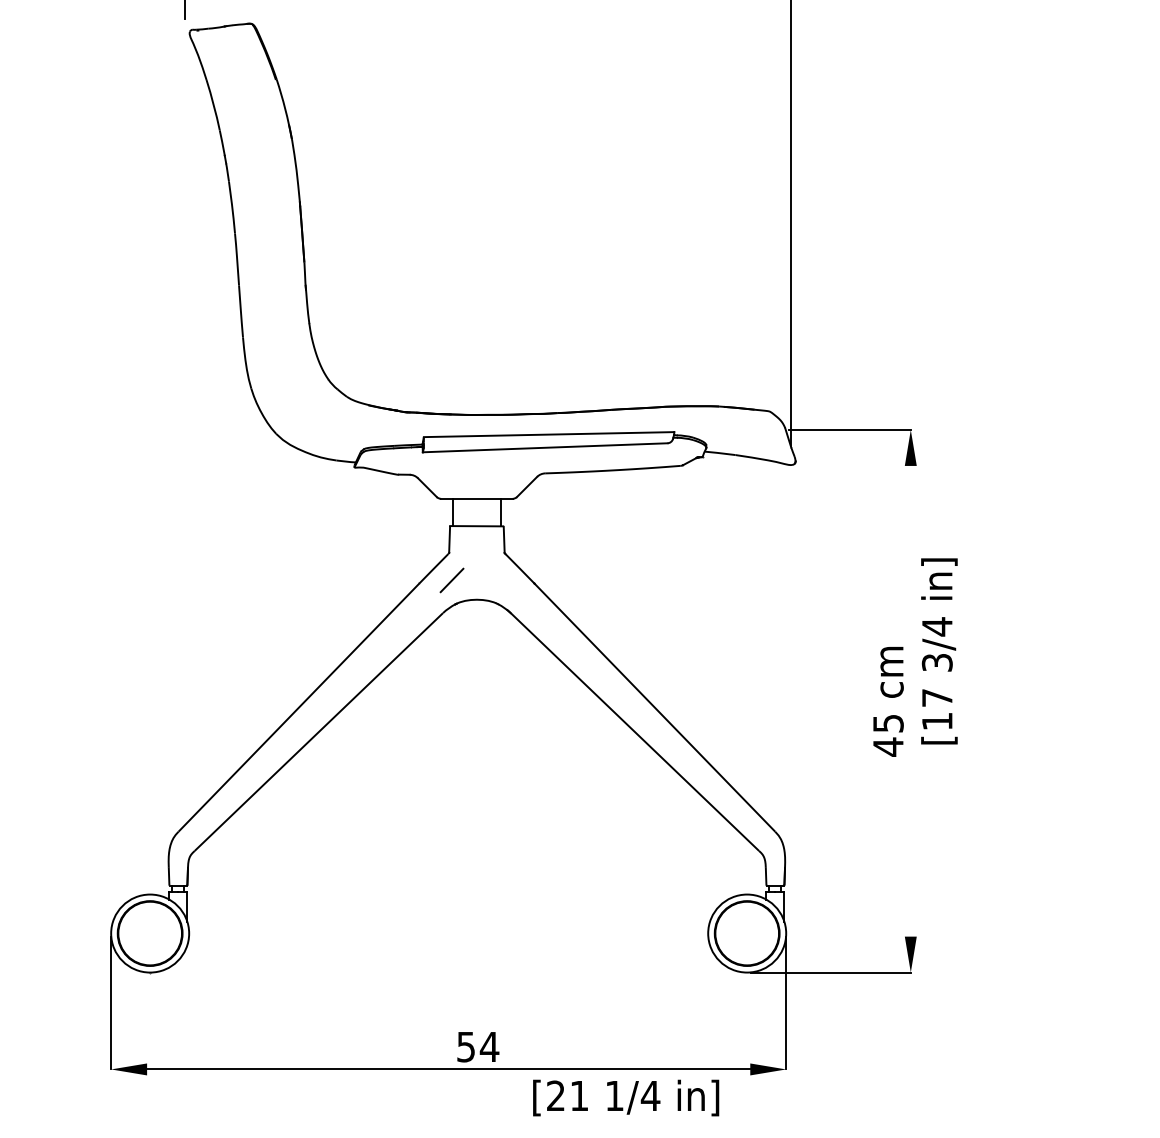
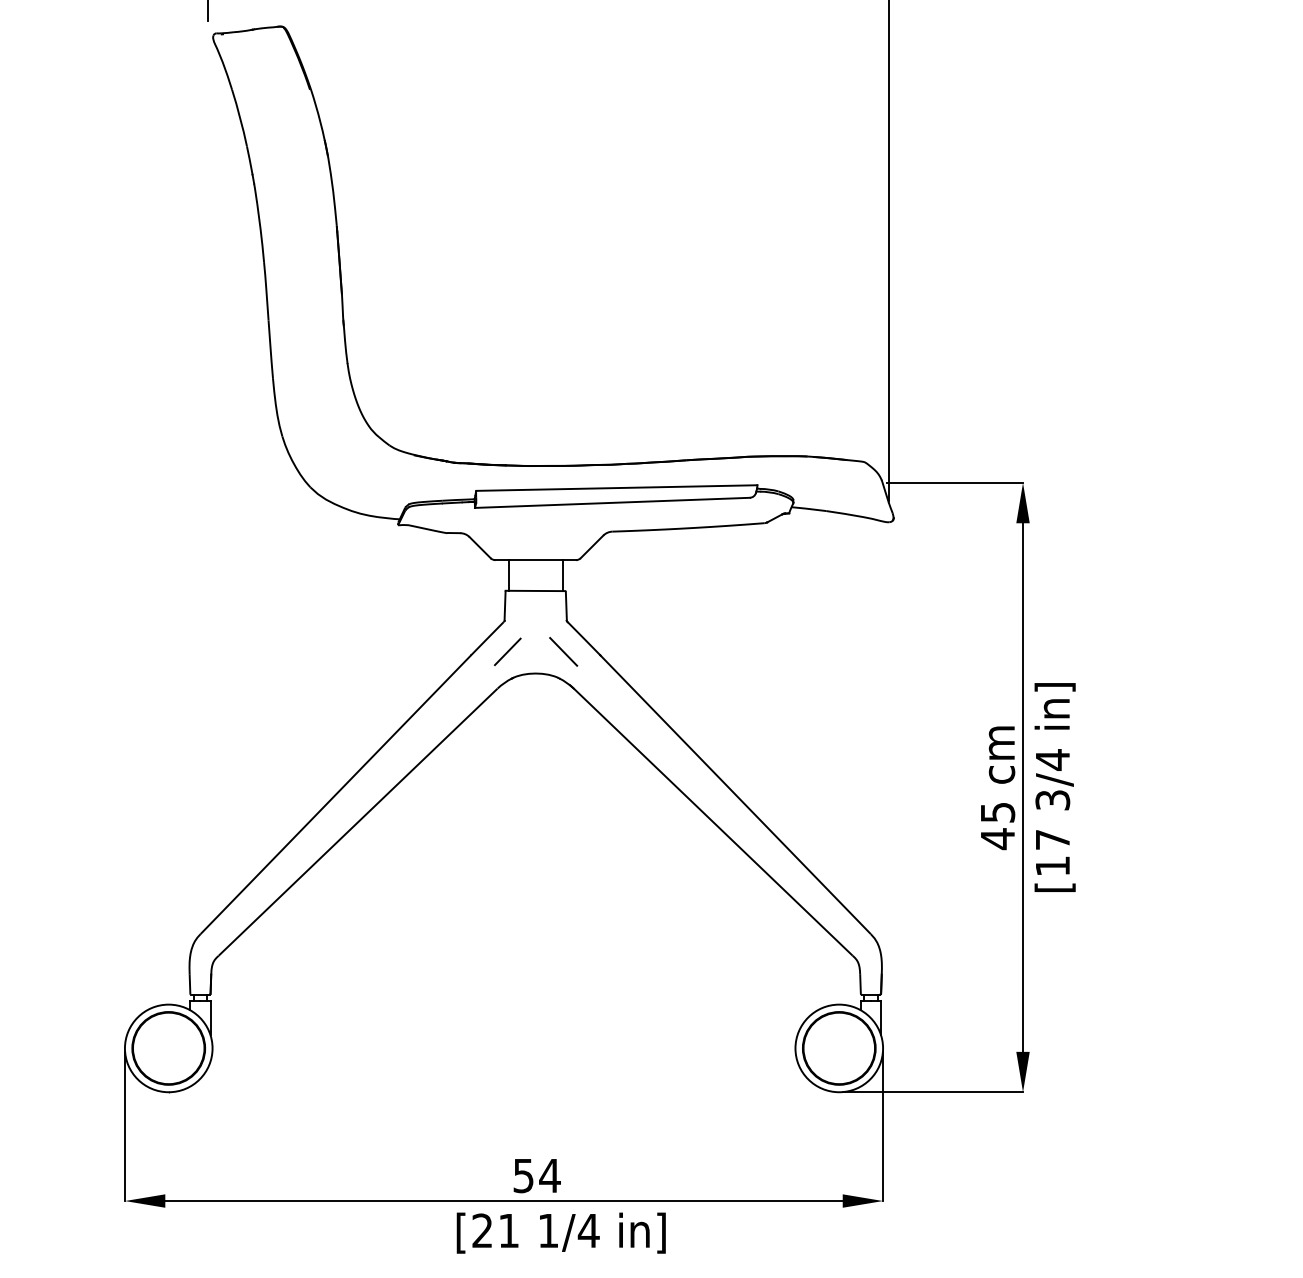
line: (501, 580) -> (563, 651), added
text: (938, 651) -> (1054, 787), moved
line: (911, 701) -> (1023, 787), added
text: (625, 1097) -> (560, 1232), moved

